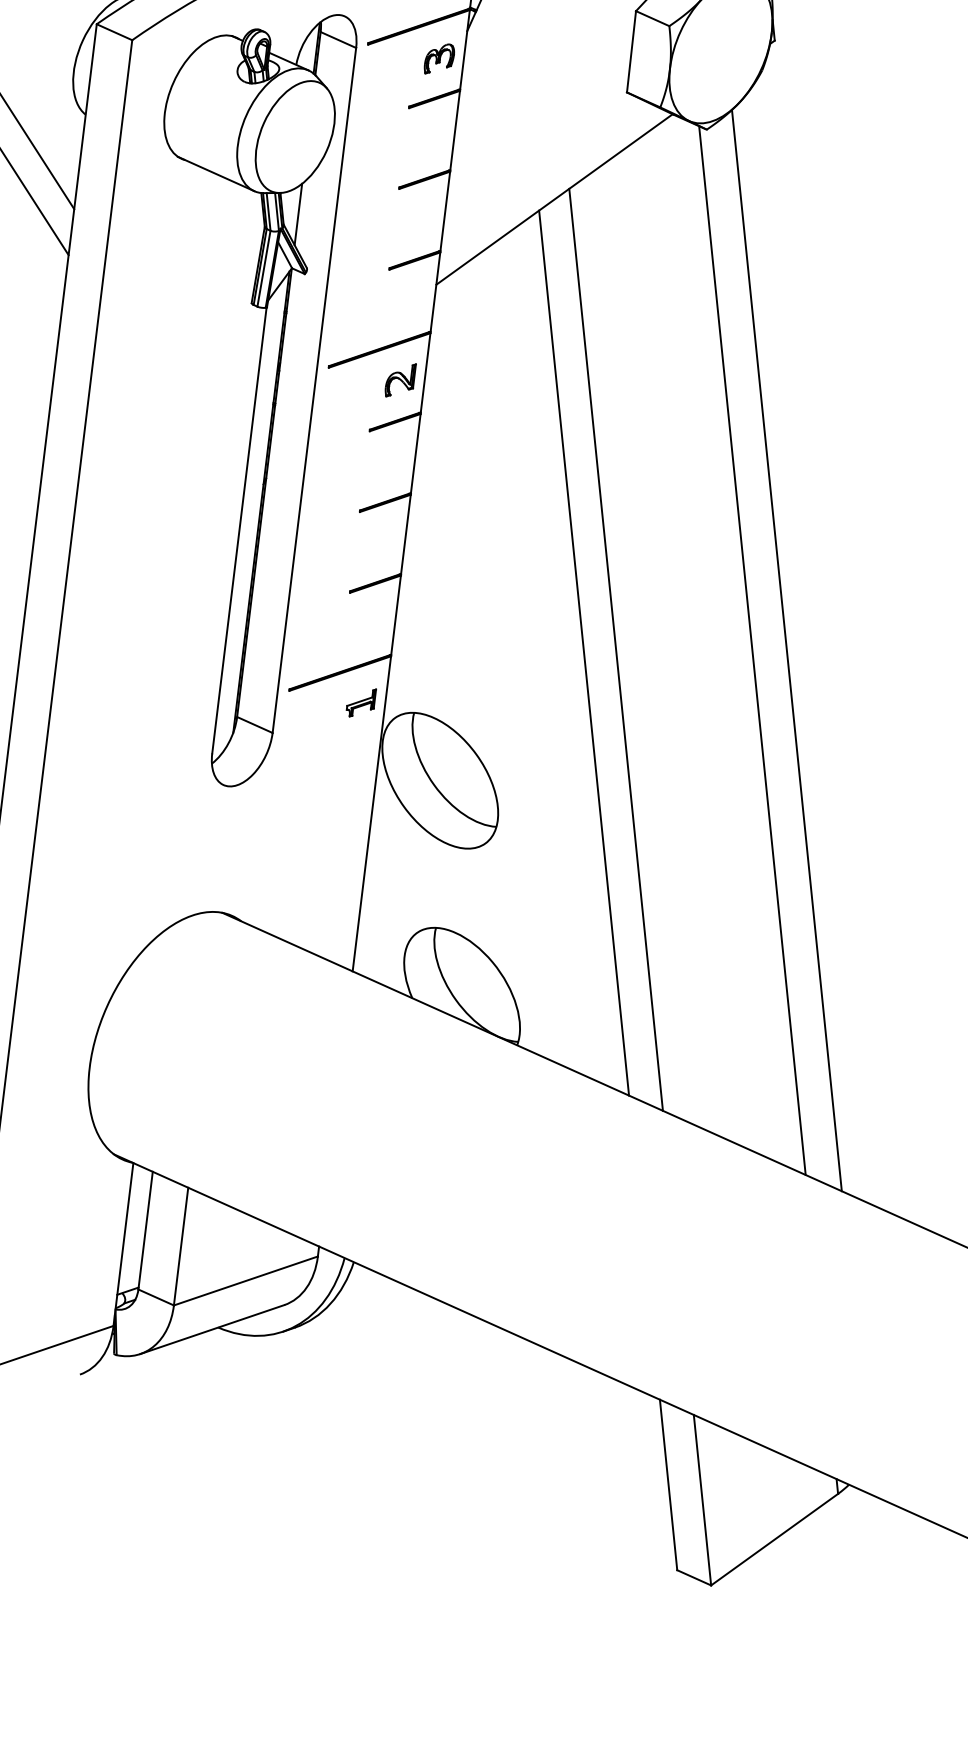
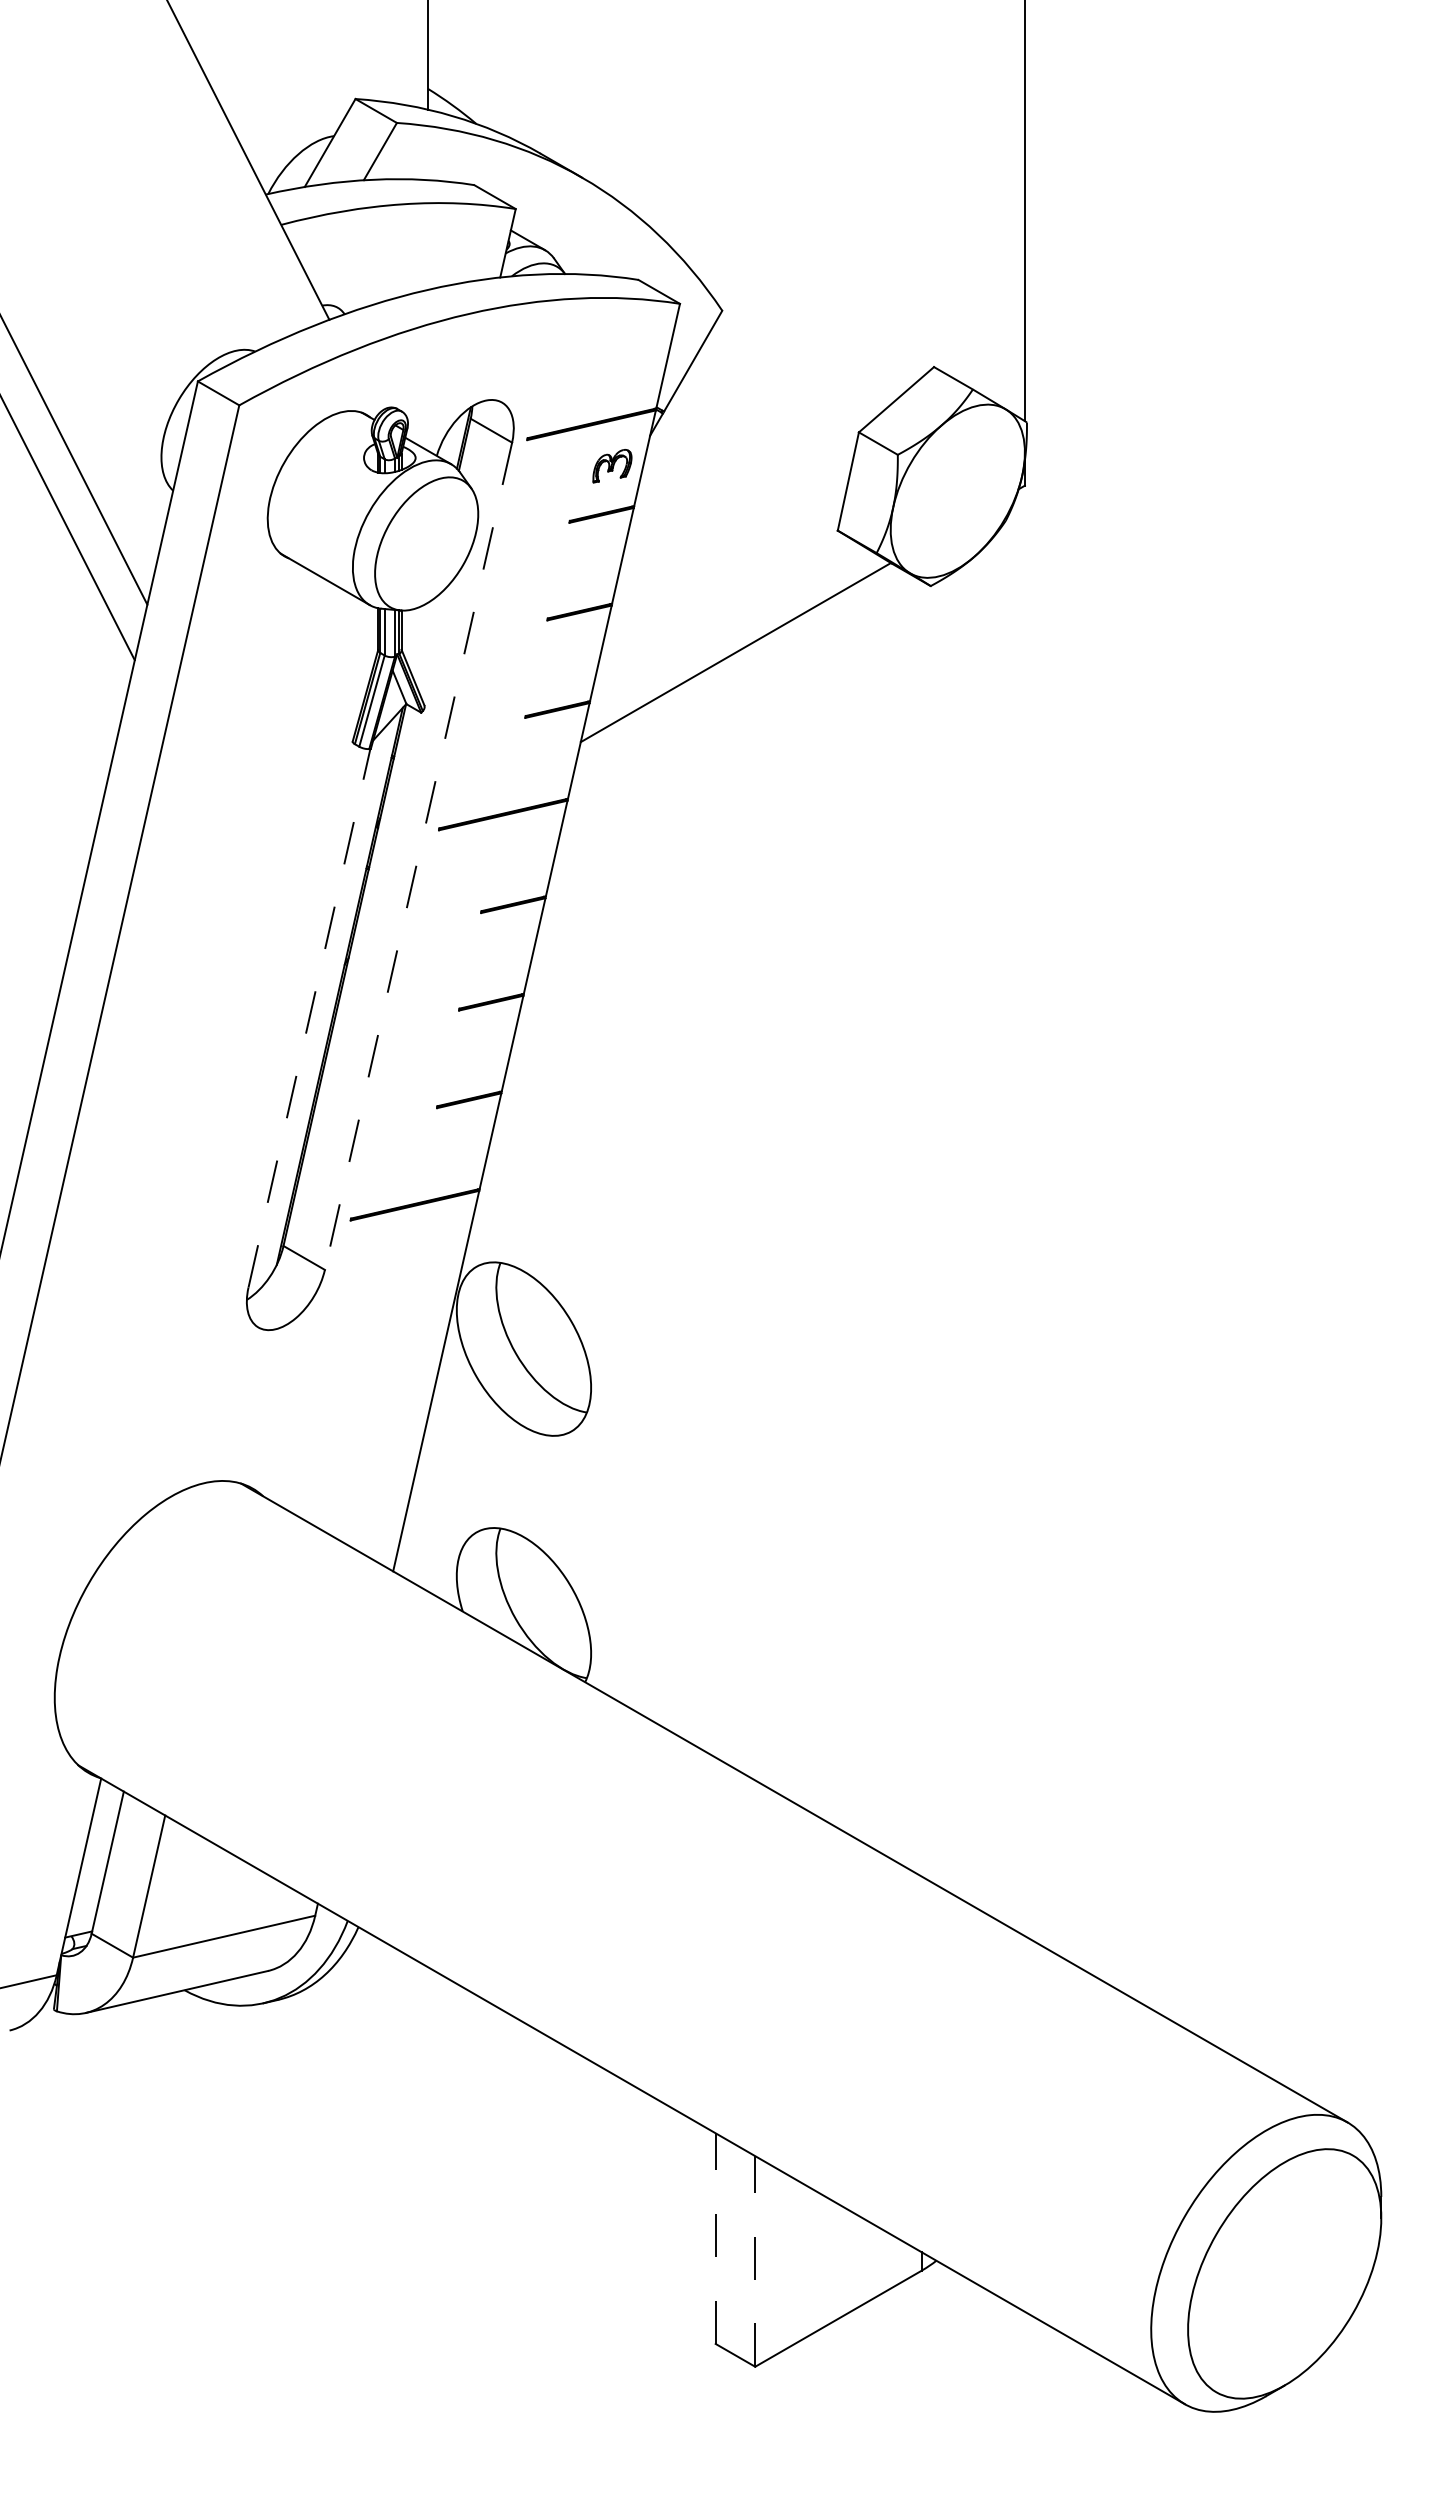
line: (298, 214) -> (420, 639), removed
part: (400, 380) -> (525, 854), removed
line: (314, 390) -> (418, 856), solid -> dashed
line: (239, 529) -> (309, 1017), solid -> dashed
line: (616, 649) -> (755, 1210), removed
line: (752, 650) -> (921, 1228), removed
line: (787, 650) -> (964, 1232), removed
line: (583, 652) -> (715, 1210), removed
part: (361, 703) -> (437, 1244), removed
line: (668, 1484) -> (715, 2238), solid -> dashed
line: (702, 1499) -> (755, 2260), solid -> dashed

